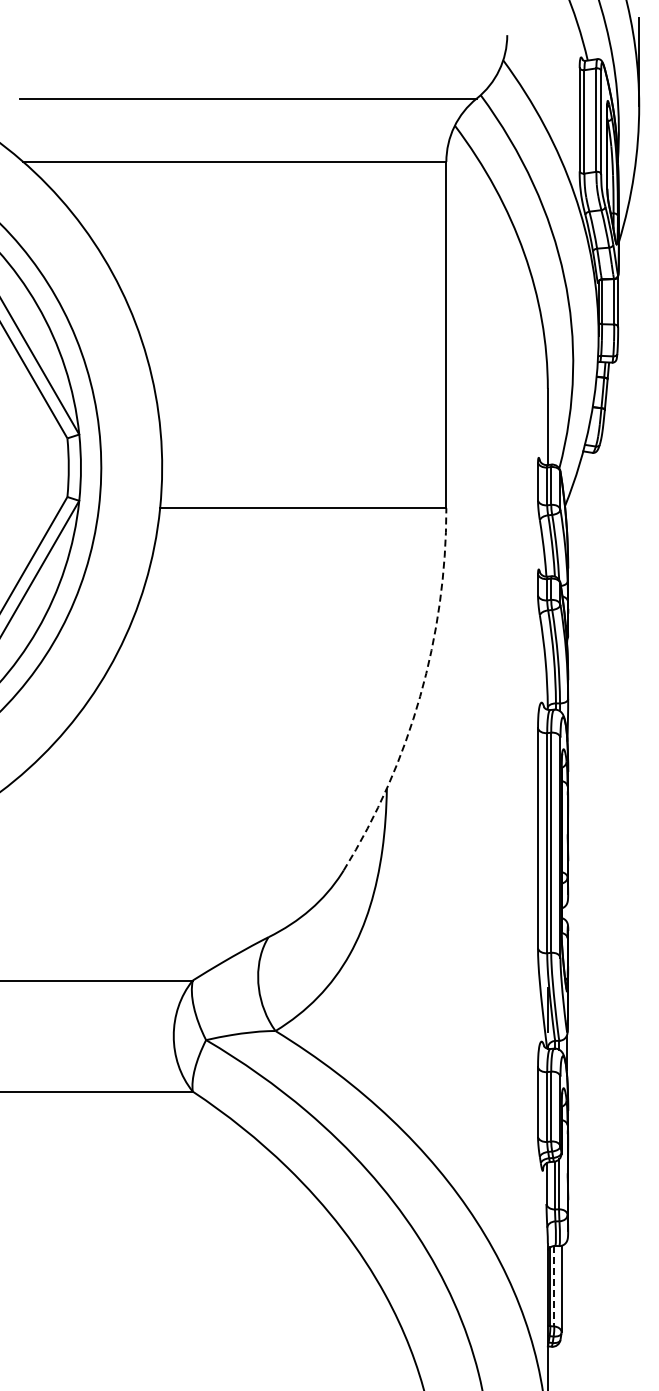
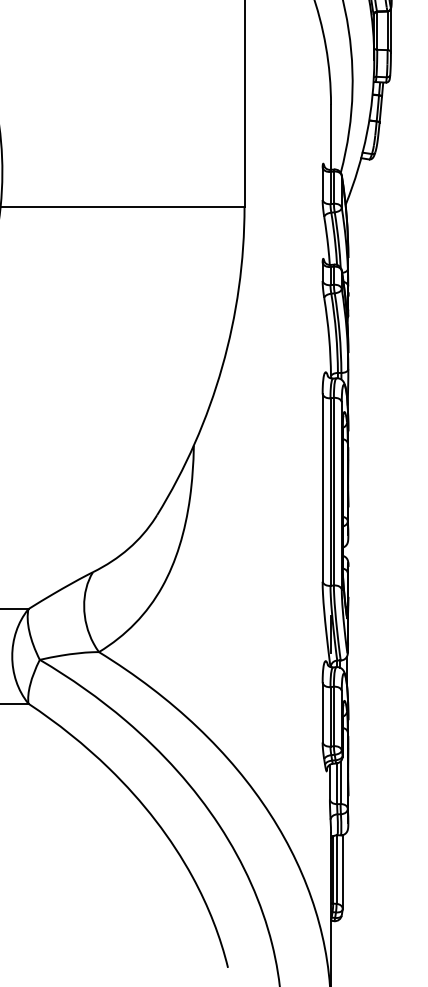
arc: (420, 696) -> (222, 367), dashed -> solid
line: (554, 1286) -> (336, 869), dashed -> solid

